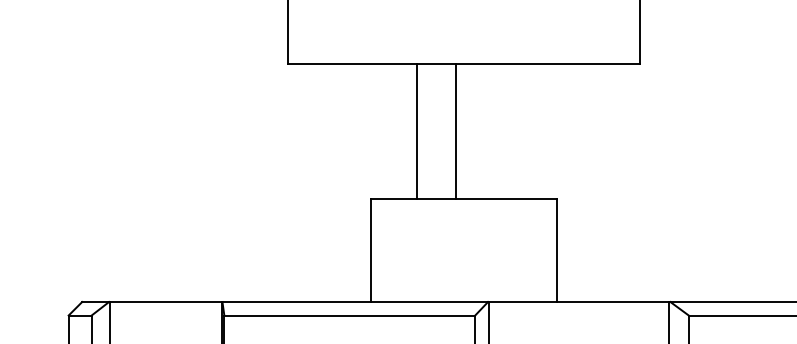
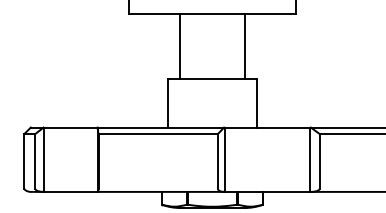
line: (417, 131) -> (180, 46), moved
line: (455, 131) -> (244, 46), moved

